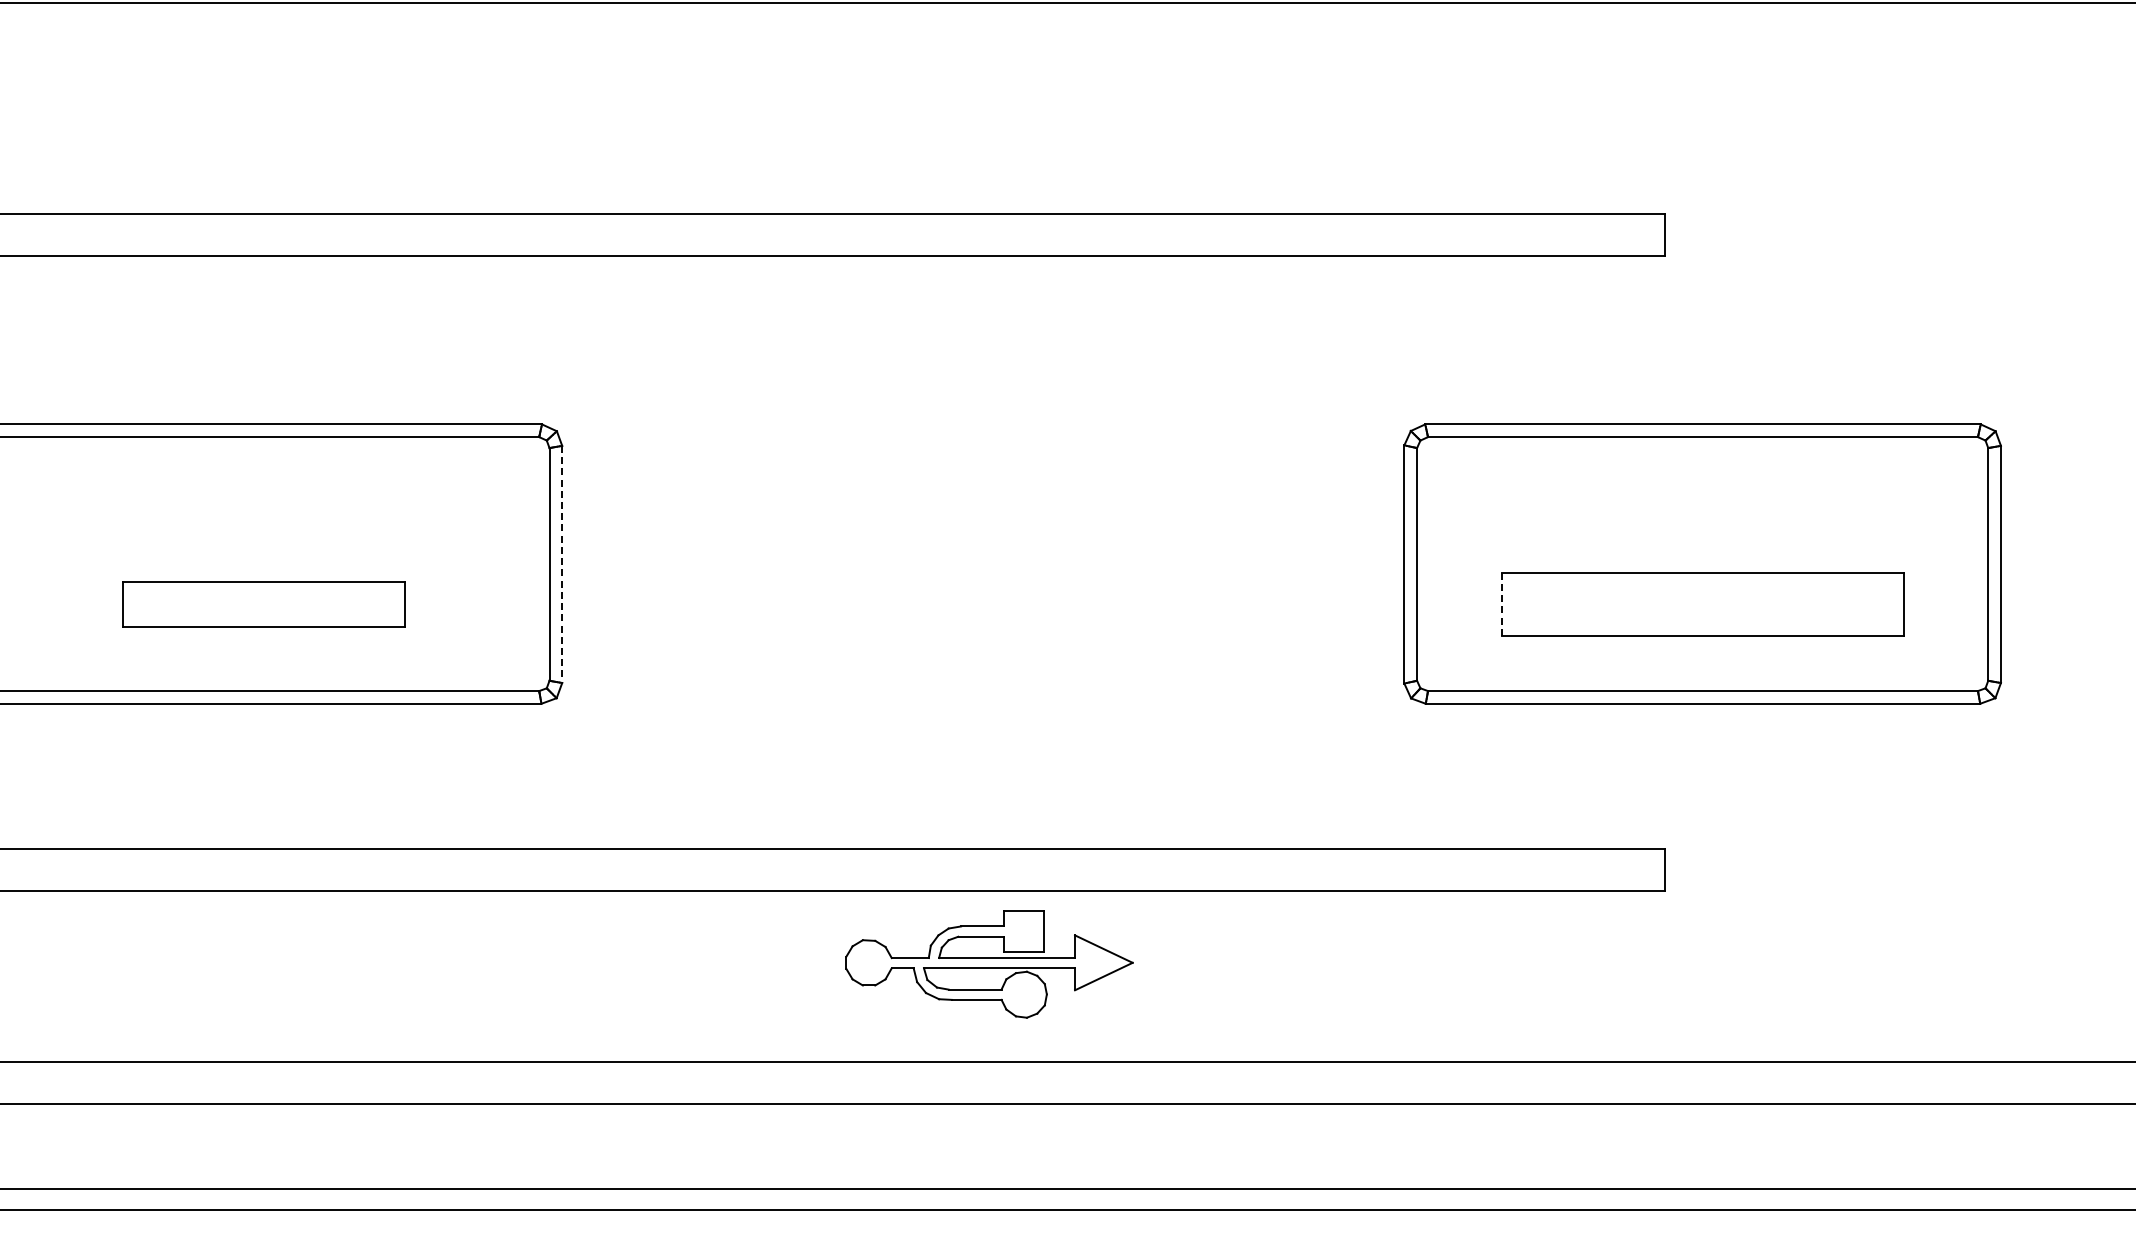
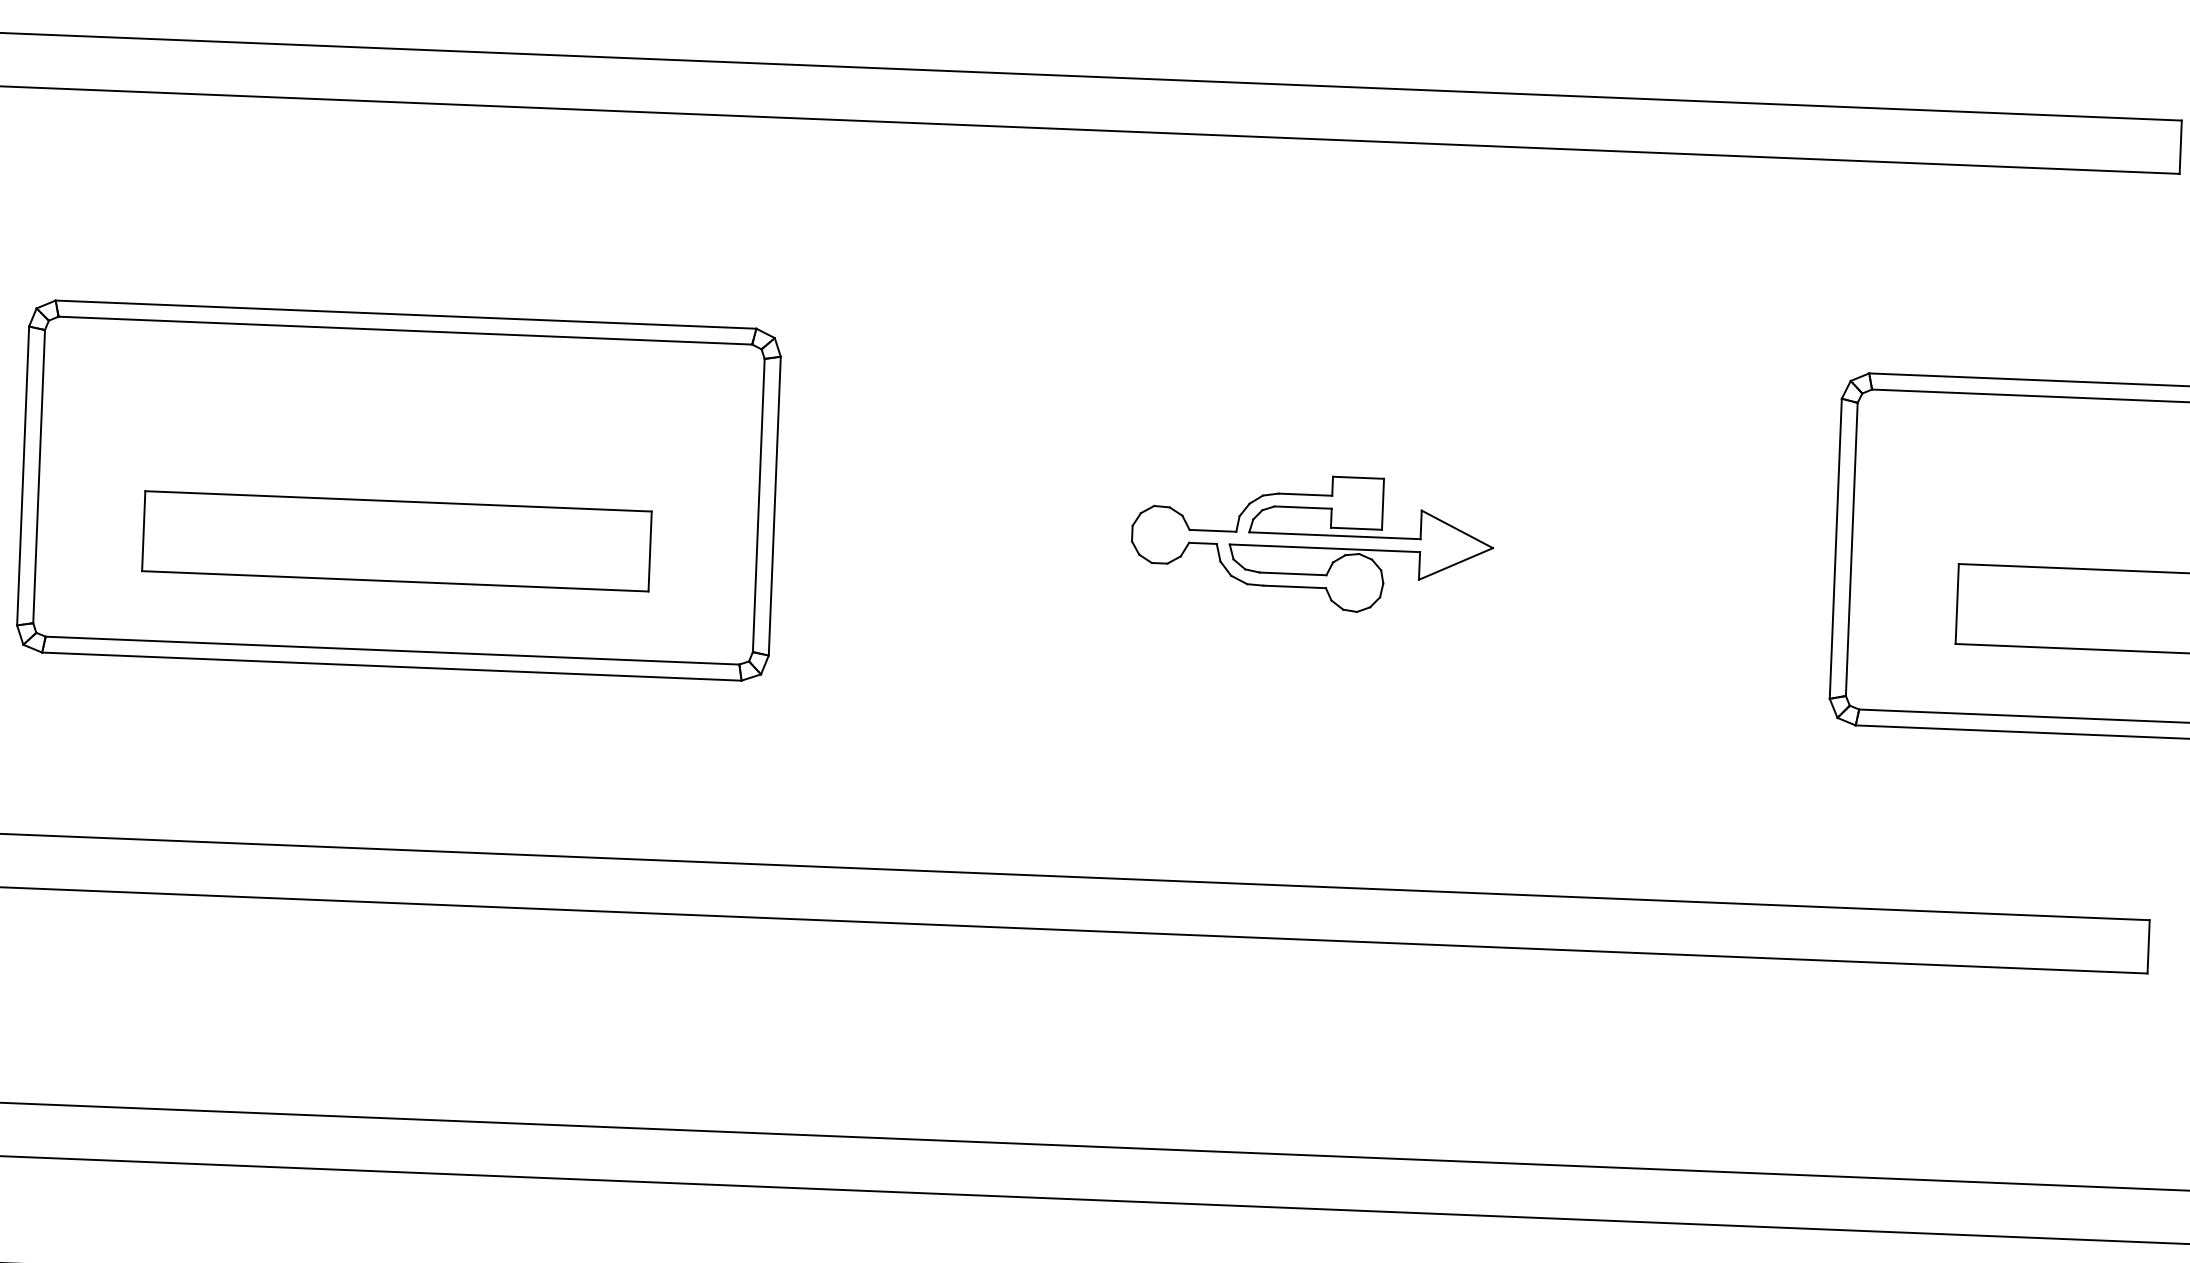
line: (562, 564) -> (775, 506), dashed -> solid
part: (263, 604) -> (396, 541), size x1.43
line: (1502, 604) -> (1957, 604), dashed -> solid
part: (989, 964) -> (1312, 542), moved

